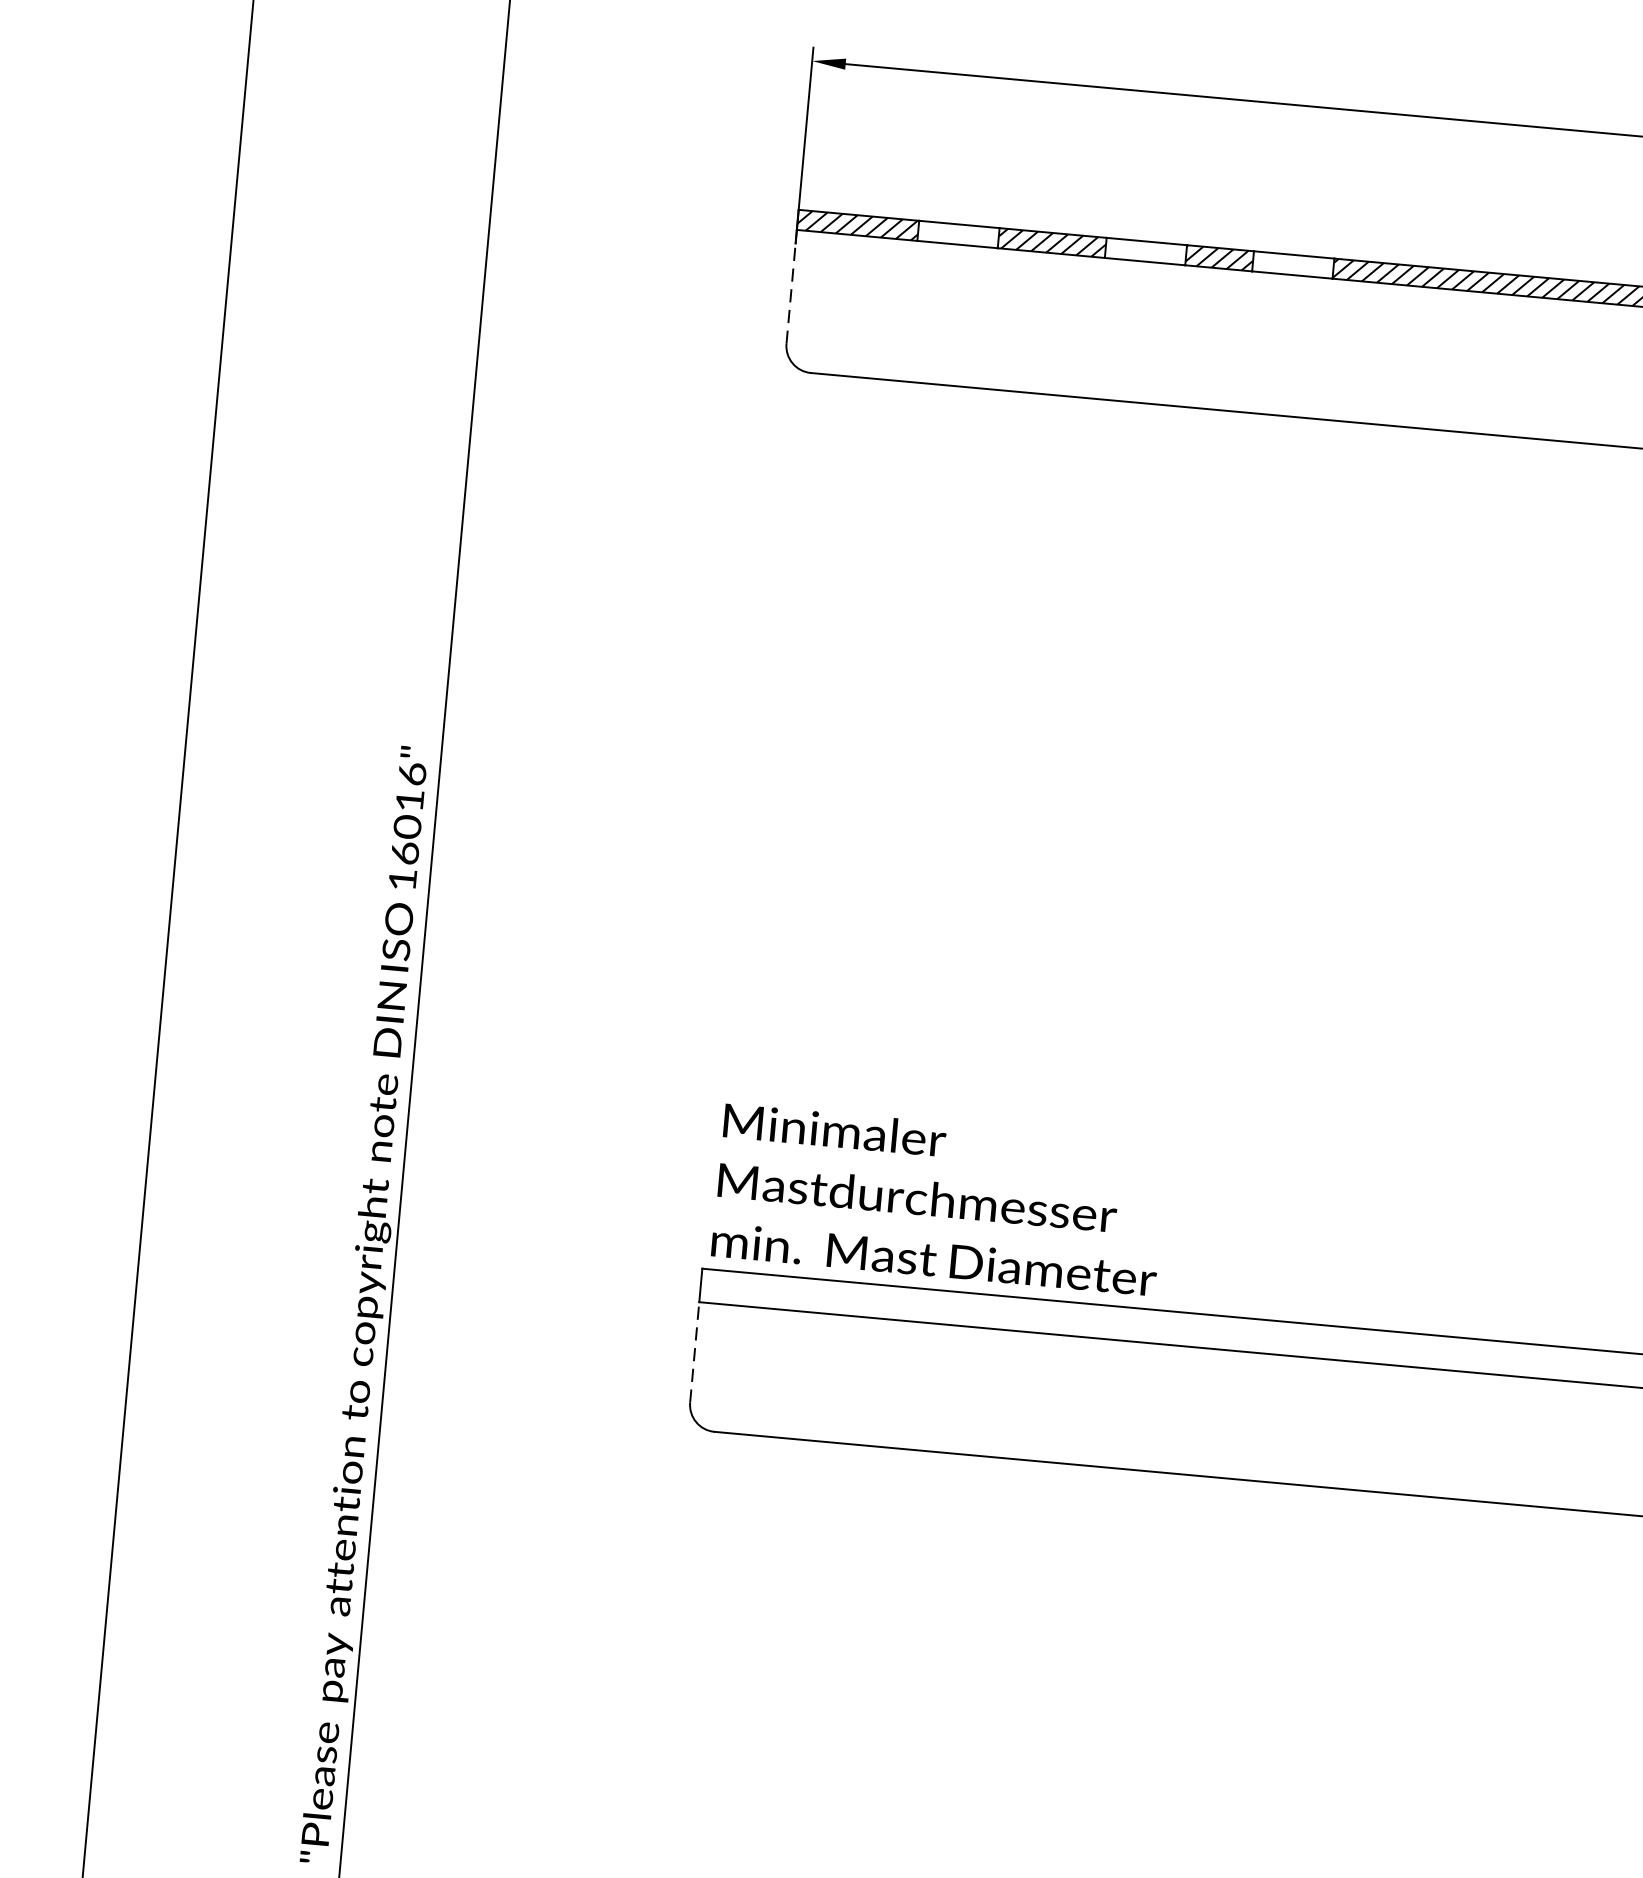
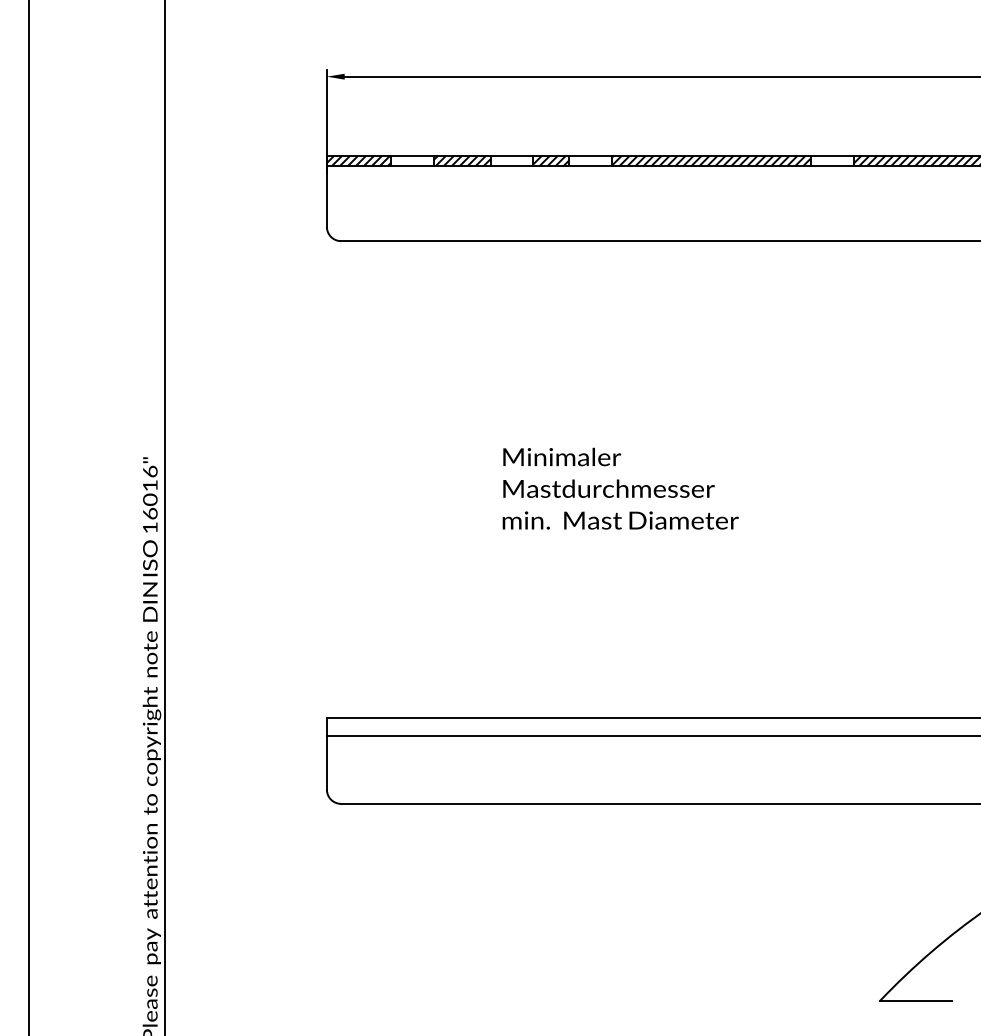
line: (790, 293) -> (326, 200), dashed -> solid
text: (939, 1199) -> (620, 488), moved
line: (694, 1351) -> (326, 762), dashed -> solid

